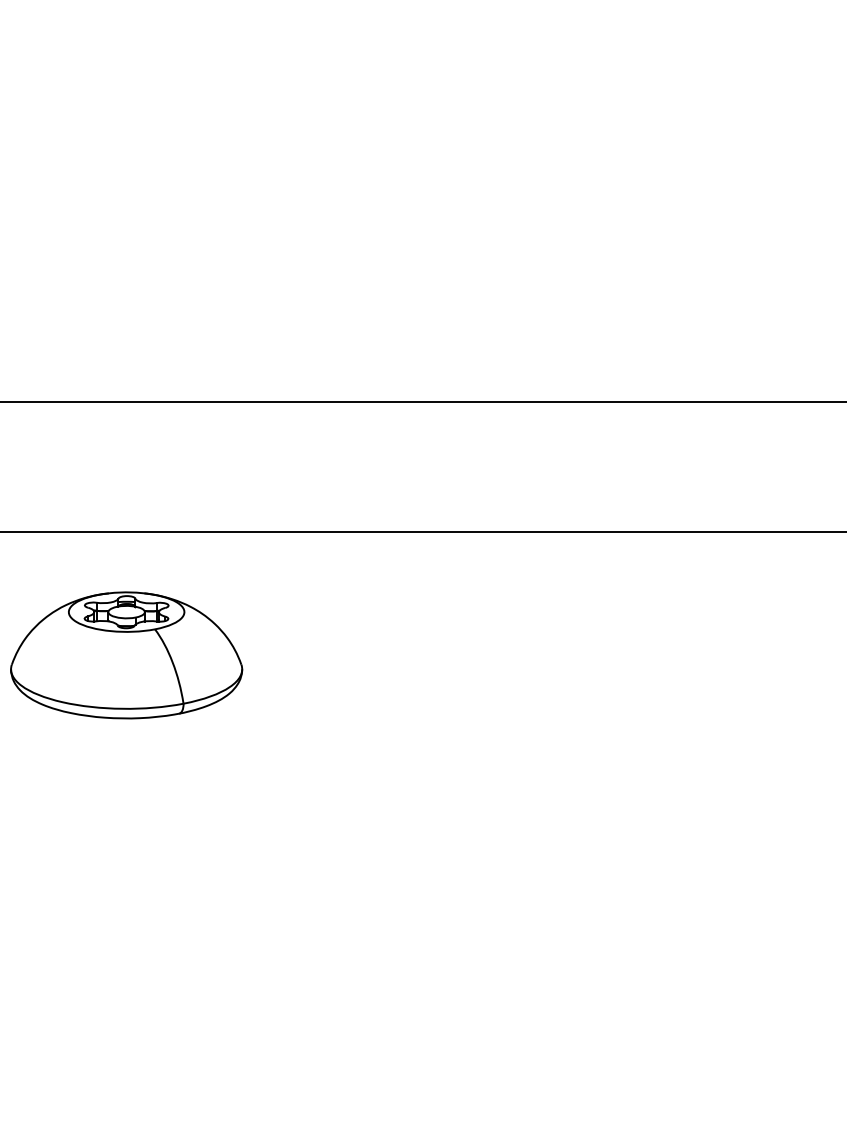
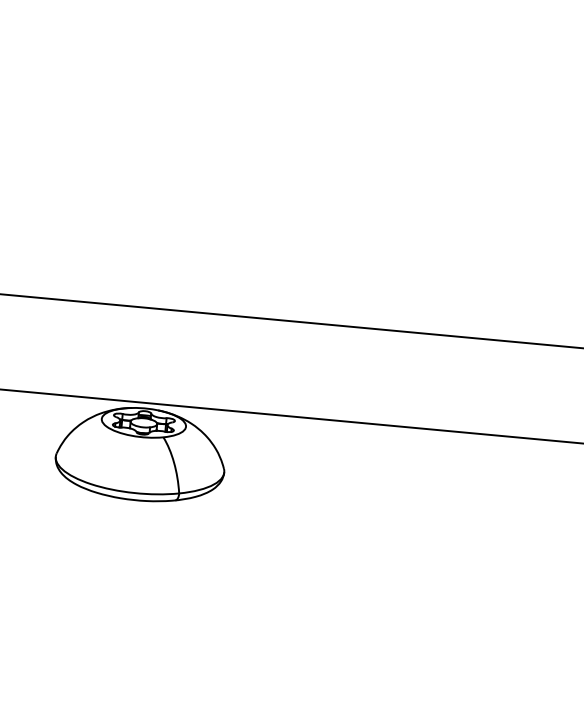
part: (126, 655) -> (140, 454), moved

